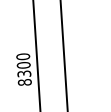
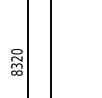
text: (23, 64) -> (16, 58), 8300 -> 8320

